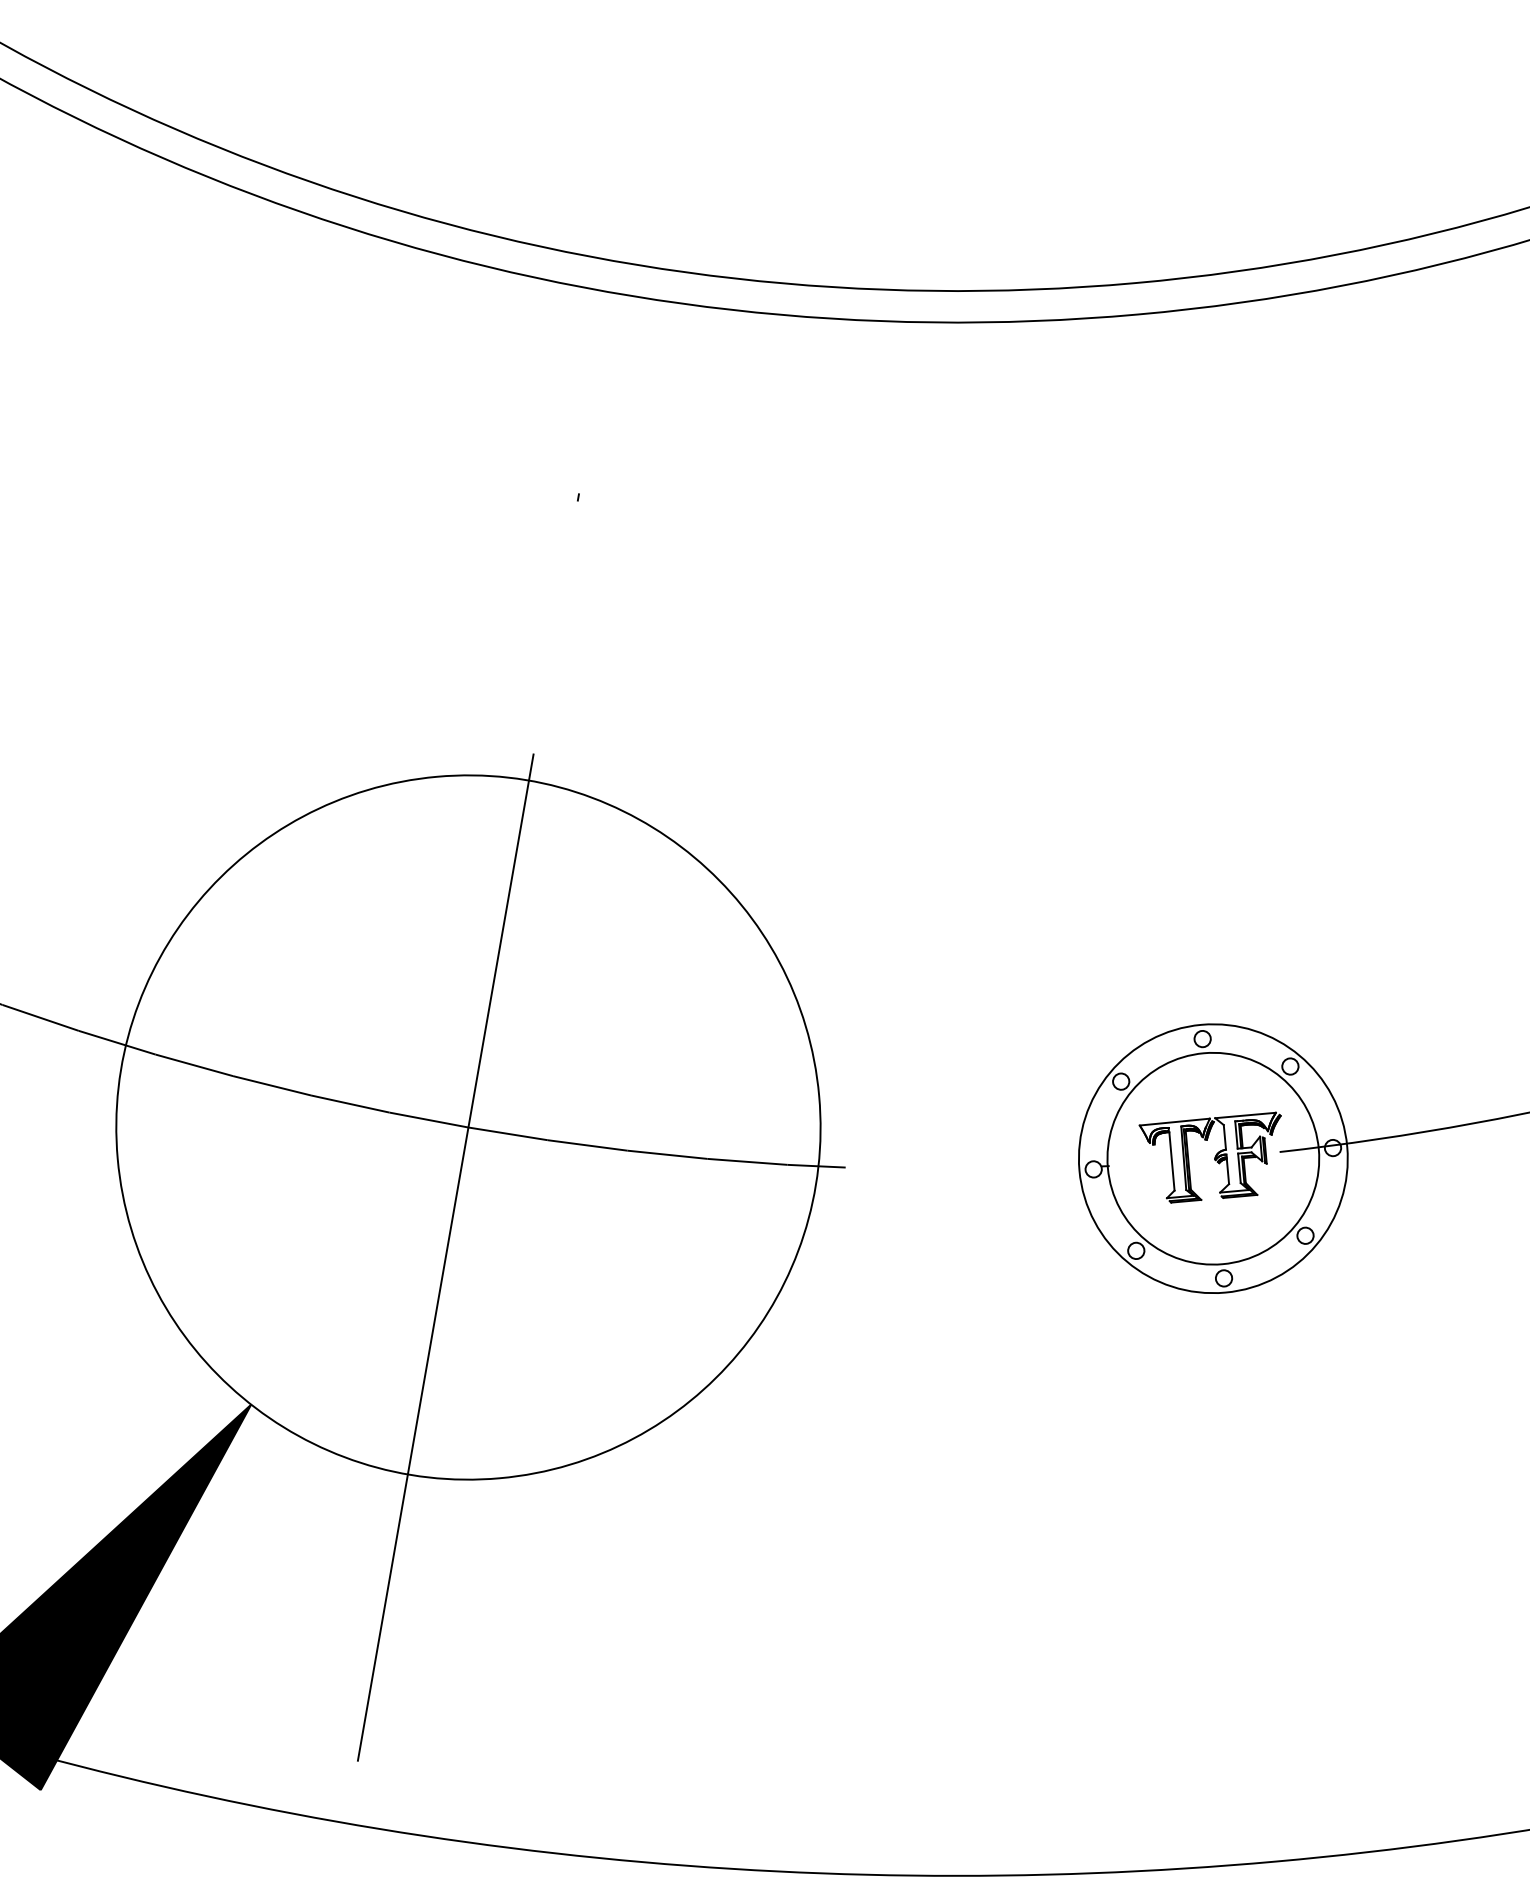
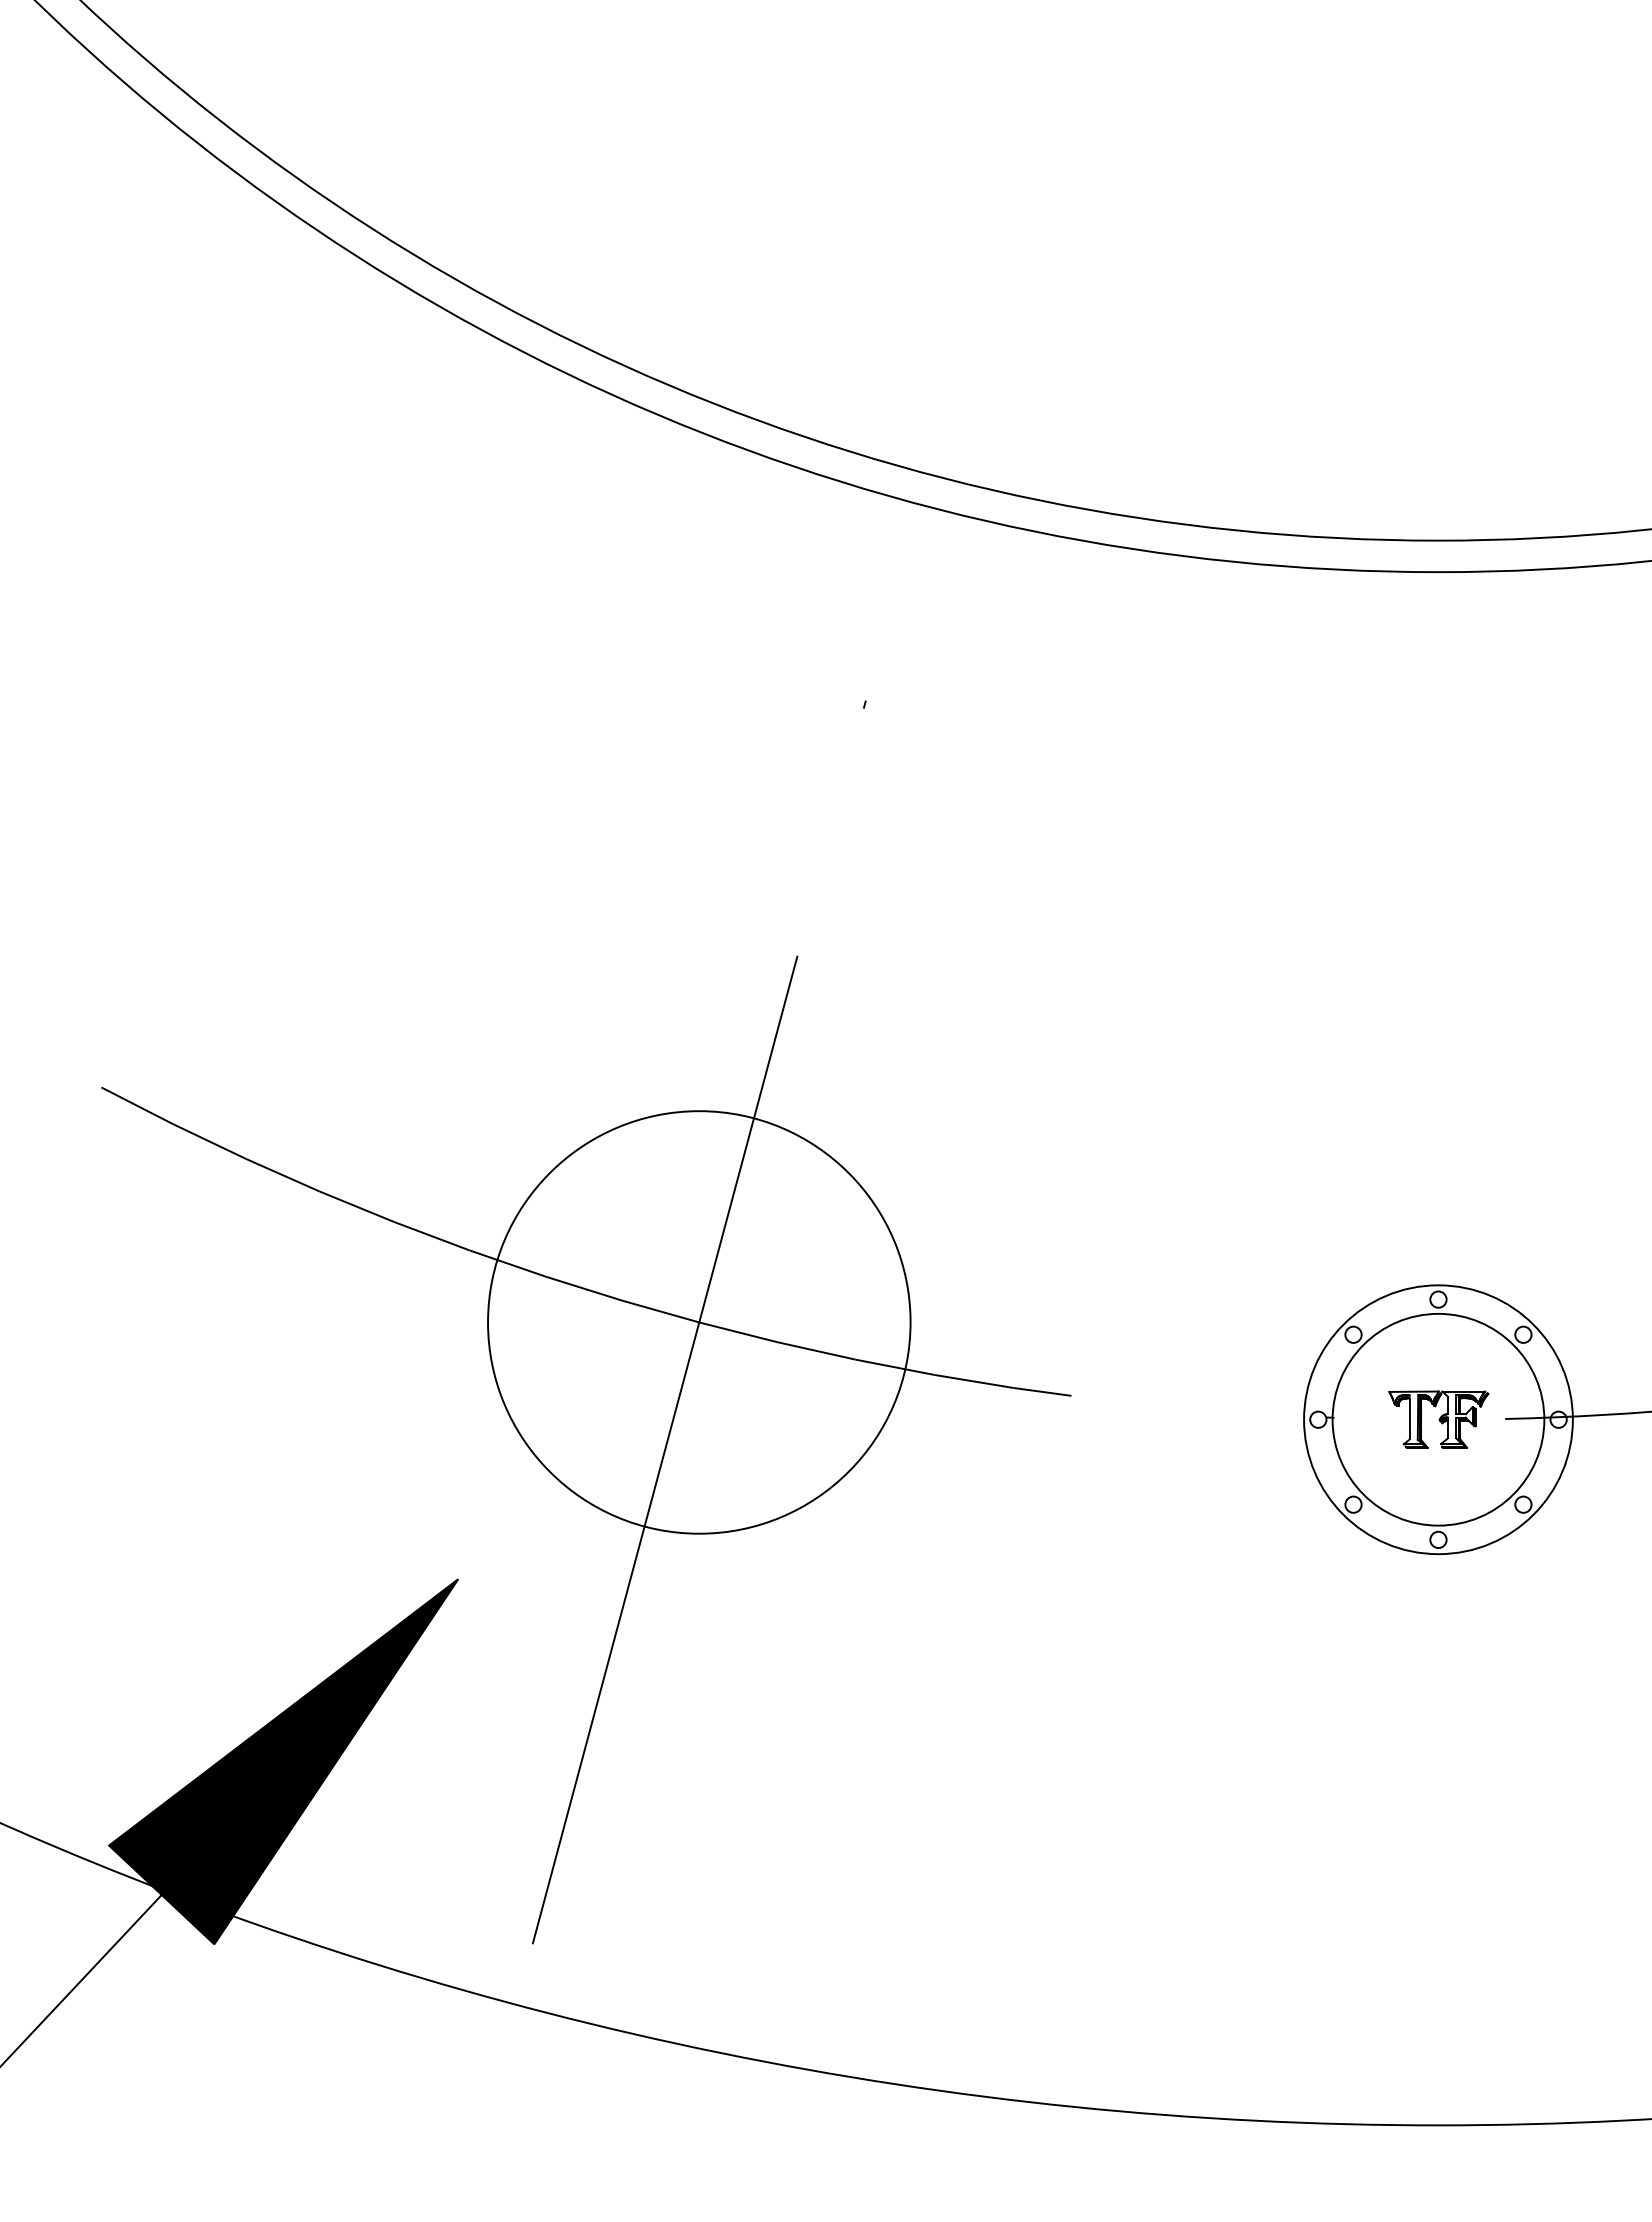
circle: (468, 1127) -> (699, 1322), size x0.6
part: (1213, 1158) -> (1438, 1419), size x0.7

